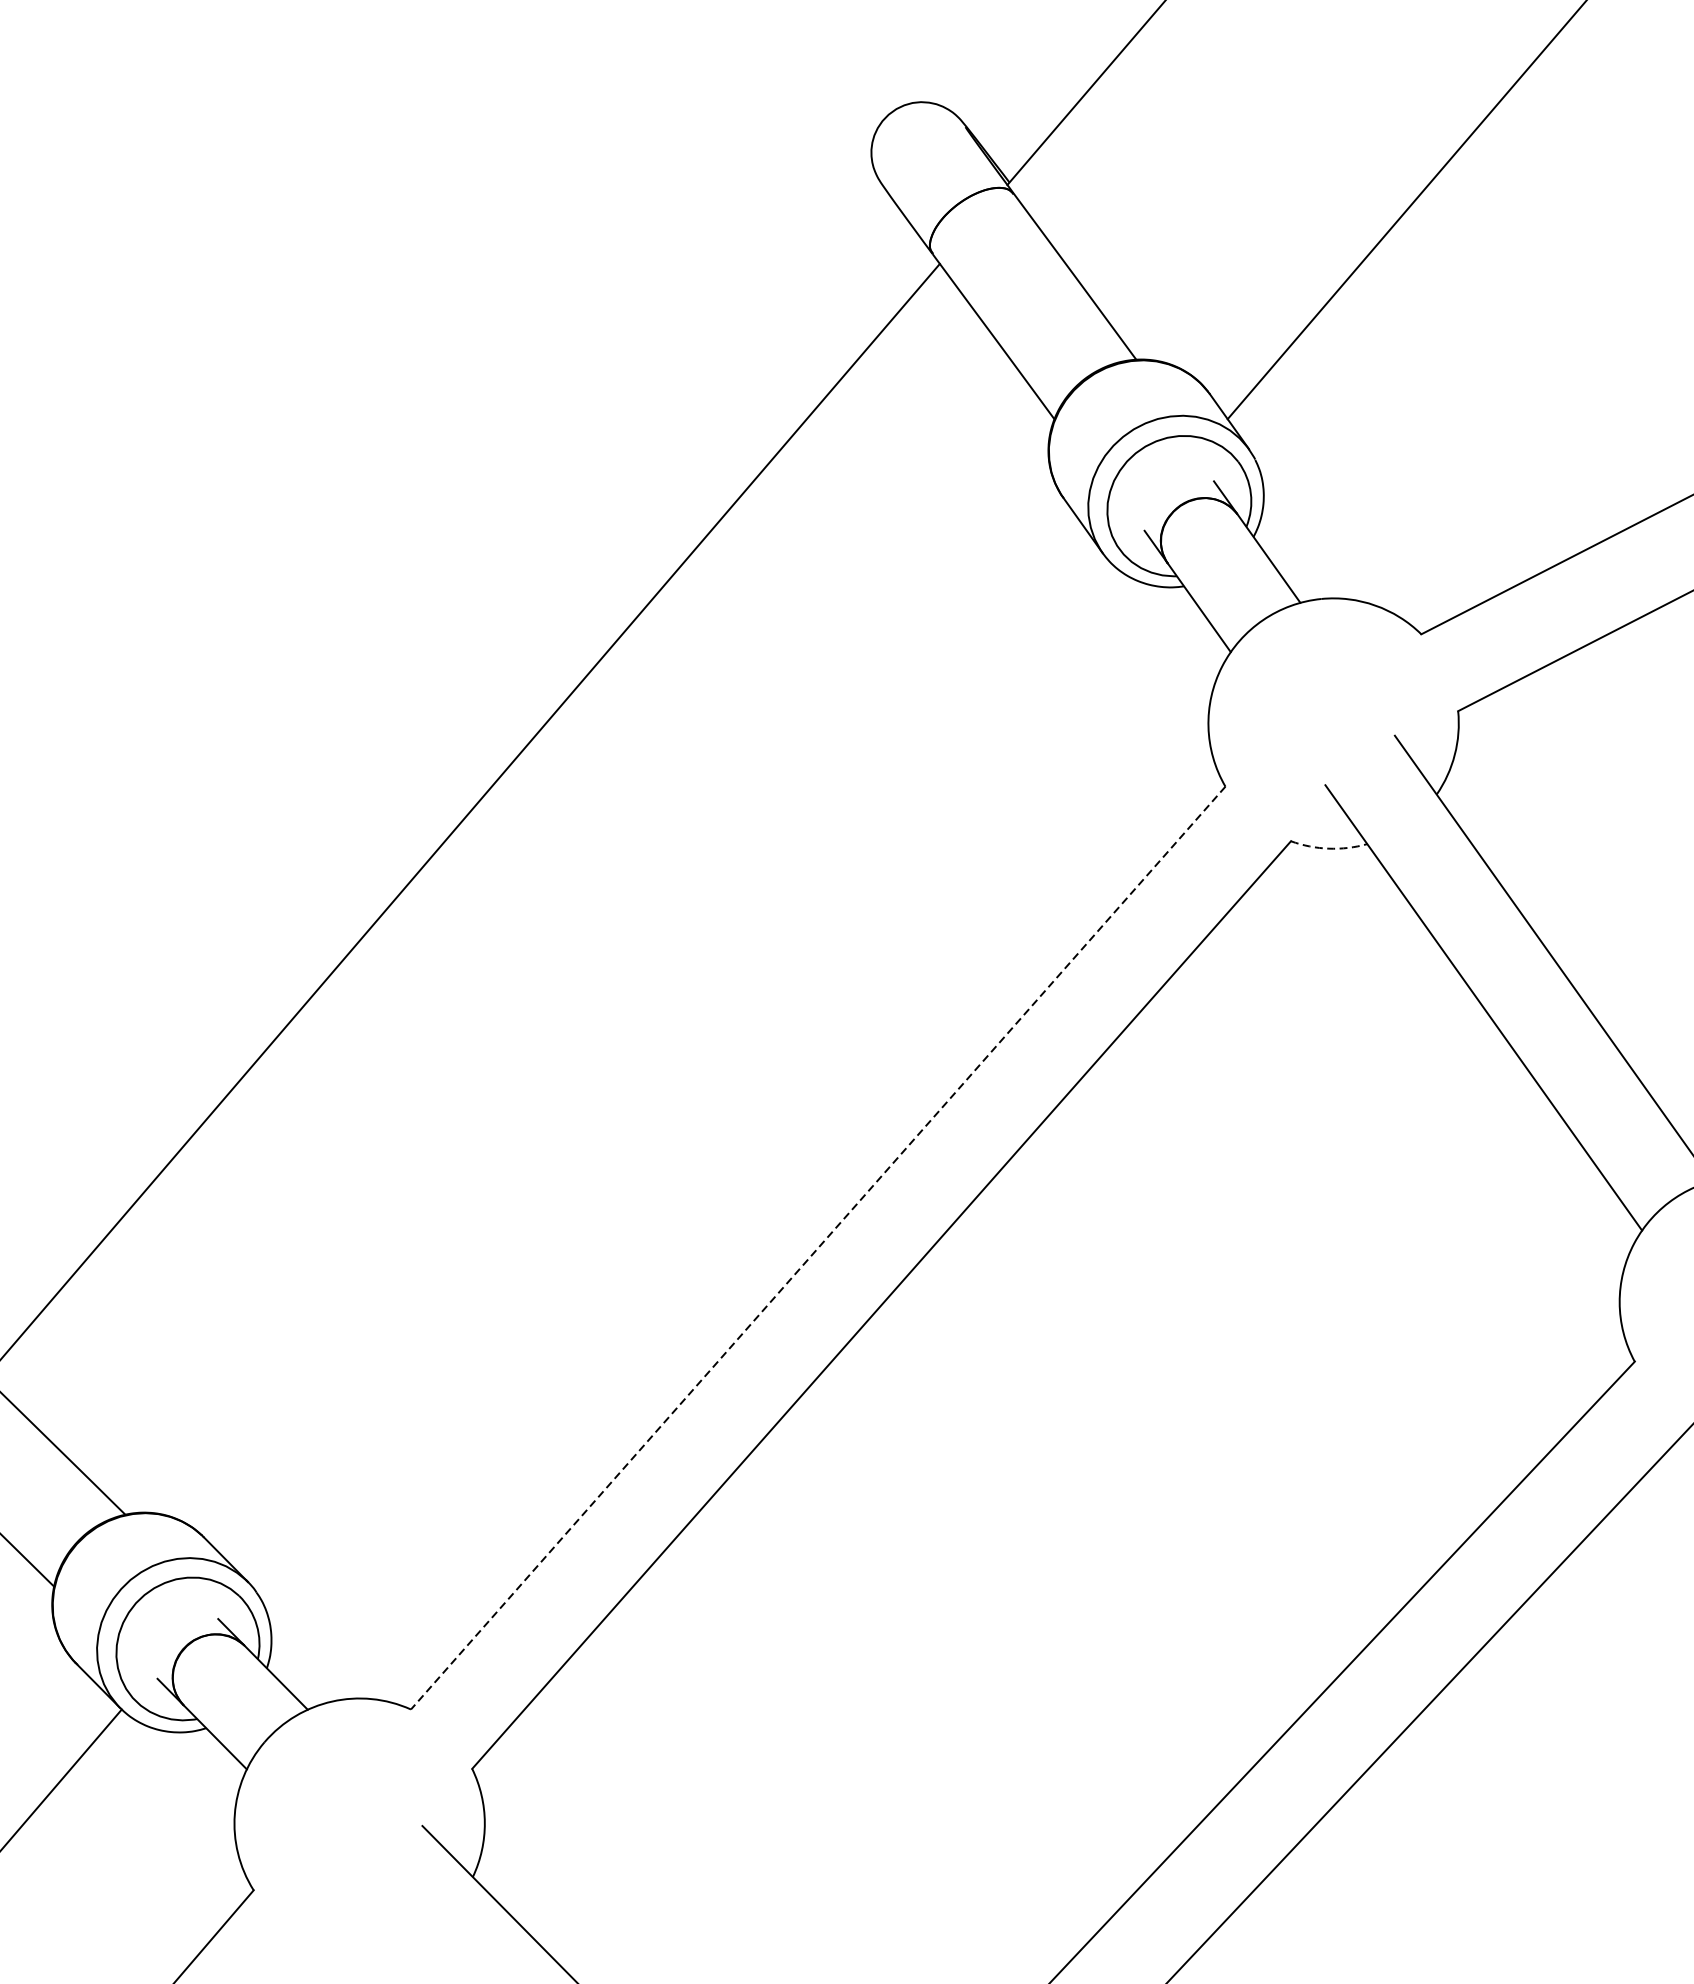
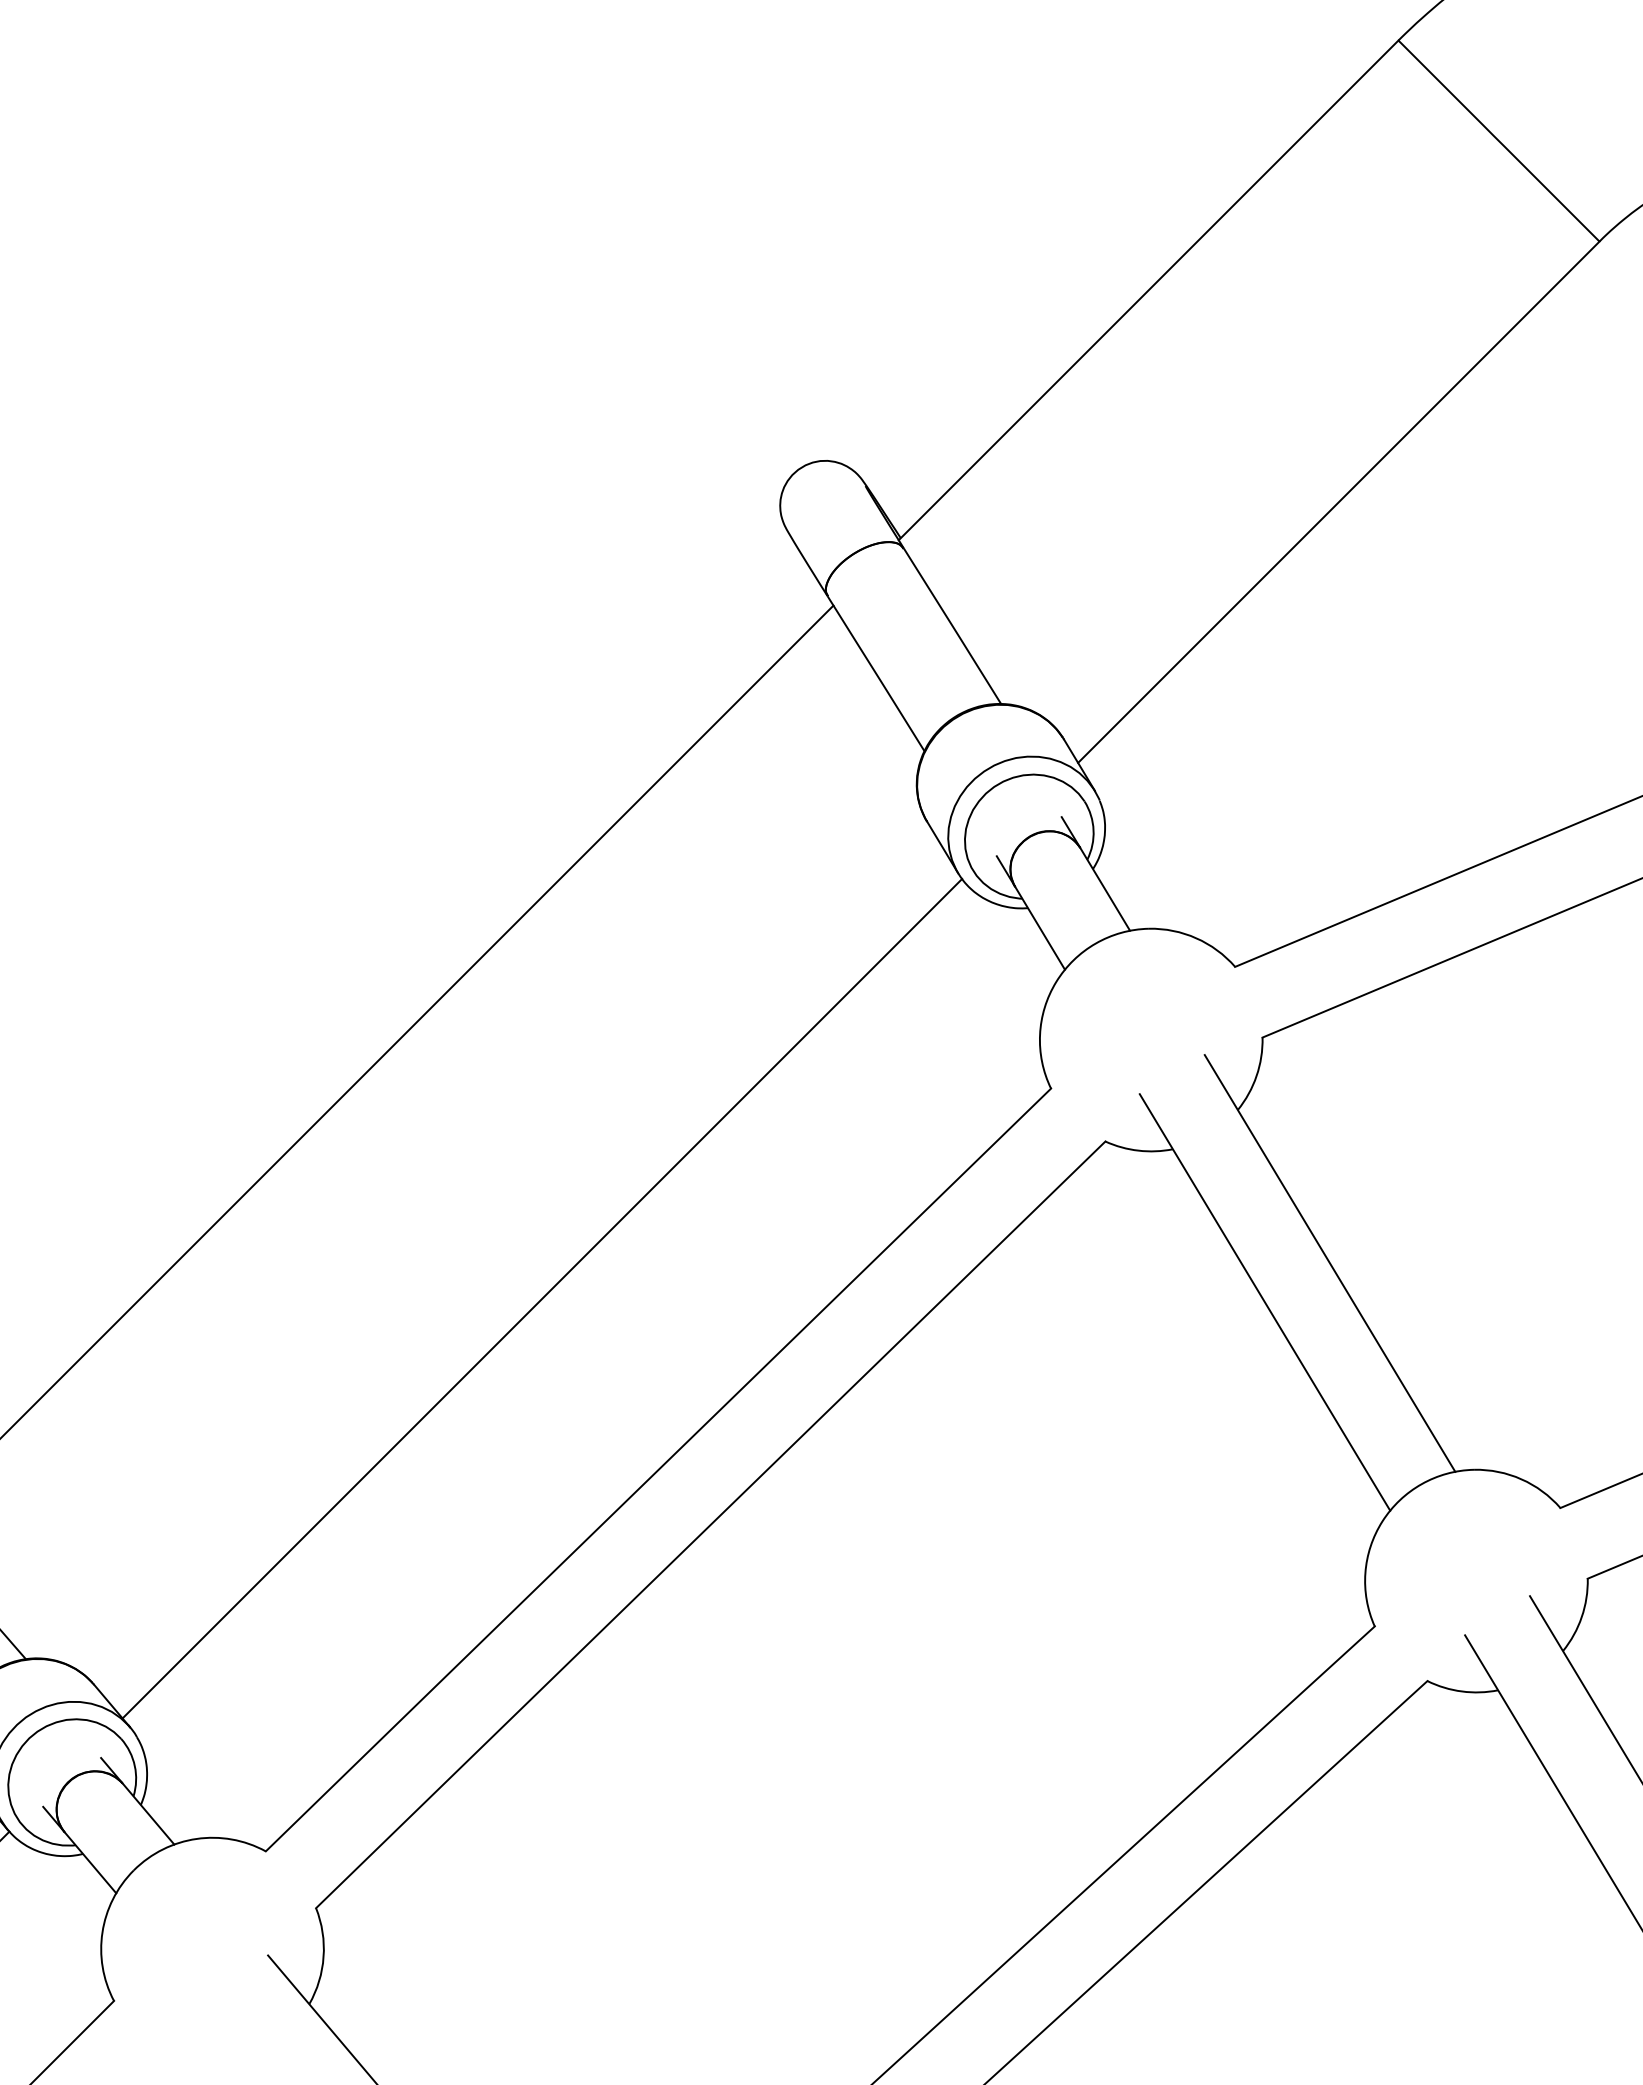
arc: (1328, 848) -> (1138, 1150), dashed -> solid
line: (673, 1065) -> (542, 1298), added
line: (818, 1248) -> (658, 1470), dashed -> solid

